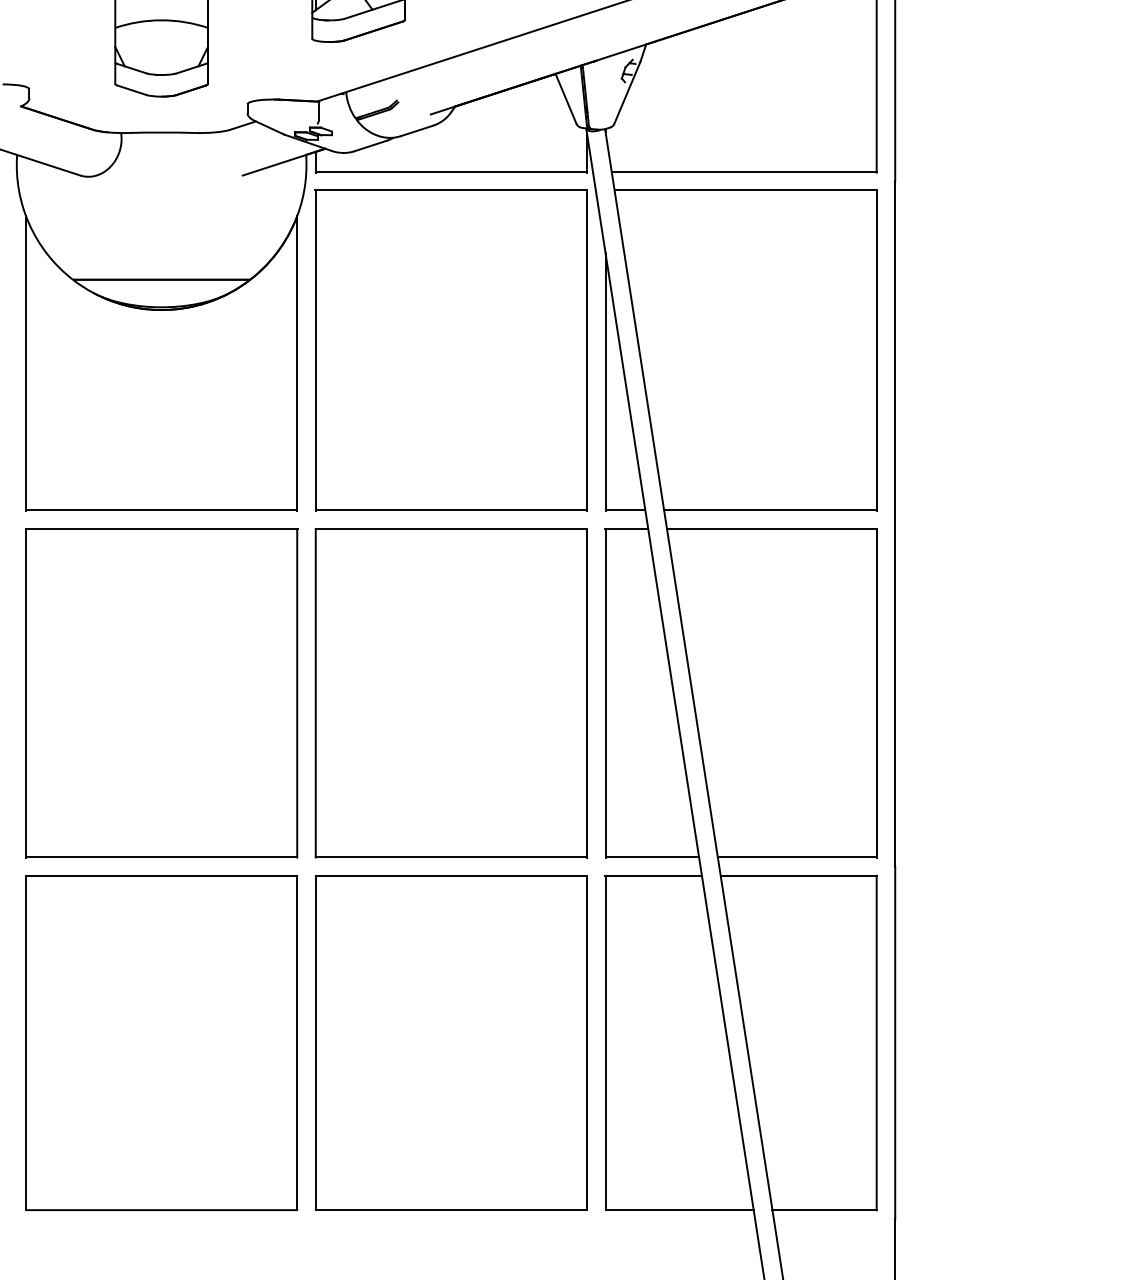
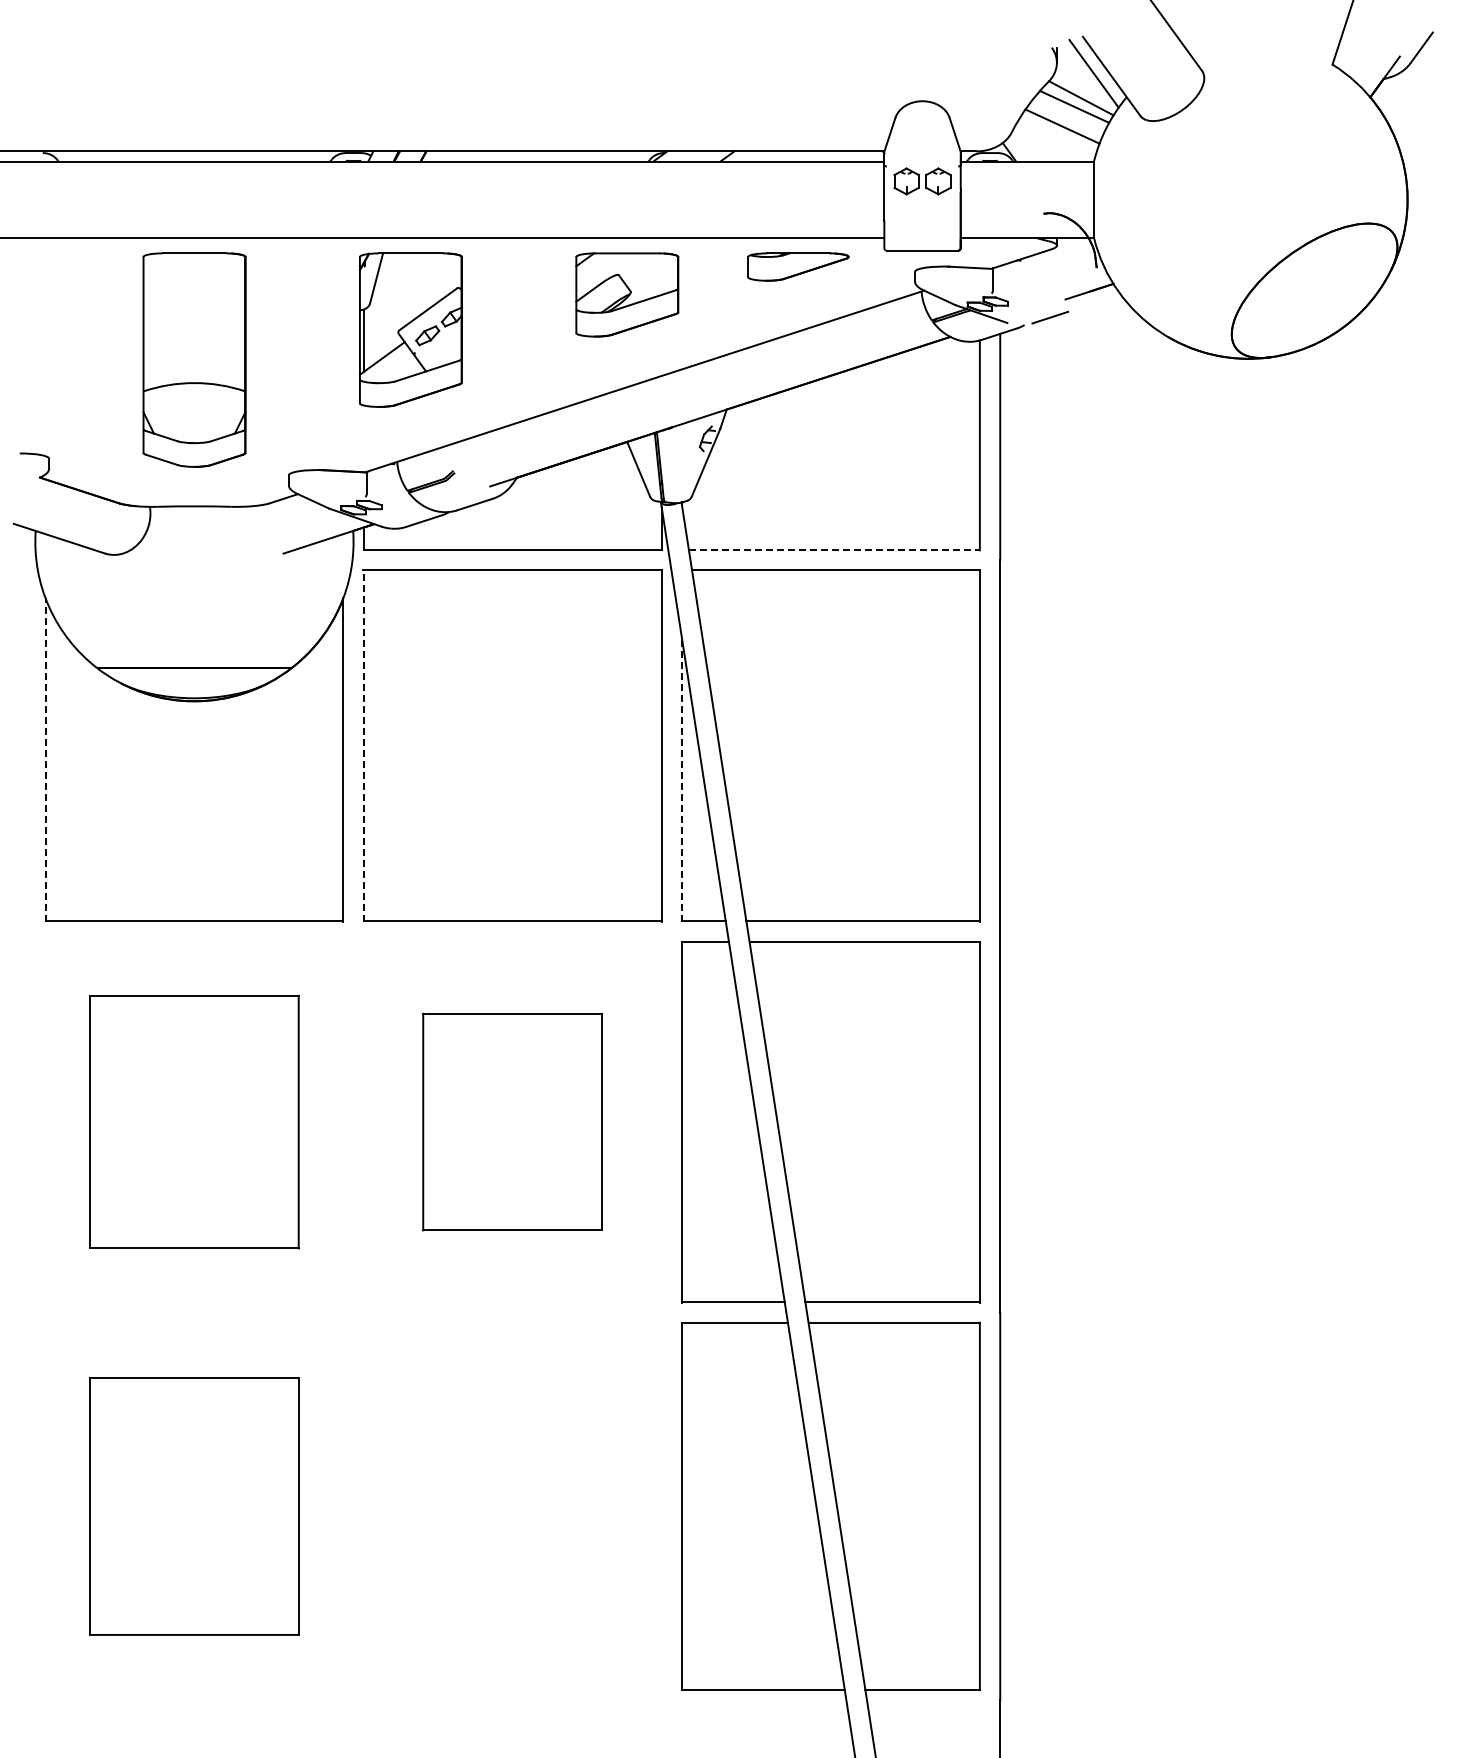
line: (744, 171) -> (834, 549), solid -> dashed
line: (315, 350) -> (363, 745), solid -> dashed
line: (26, 363) -> (45, 760), solid -> dashed
line: (605, 382) -> (681, 780), solid -> dashed
part: (161, 692) -> (194, 1121), size x0.7
part: (451, 692) -> (512, 1121), size x0.6
part: (161, 1043) -> (194, 1506), size x0.7
part: (451, 1043) -> (512, 1506), removed

